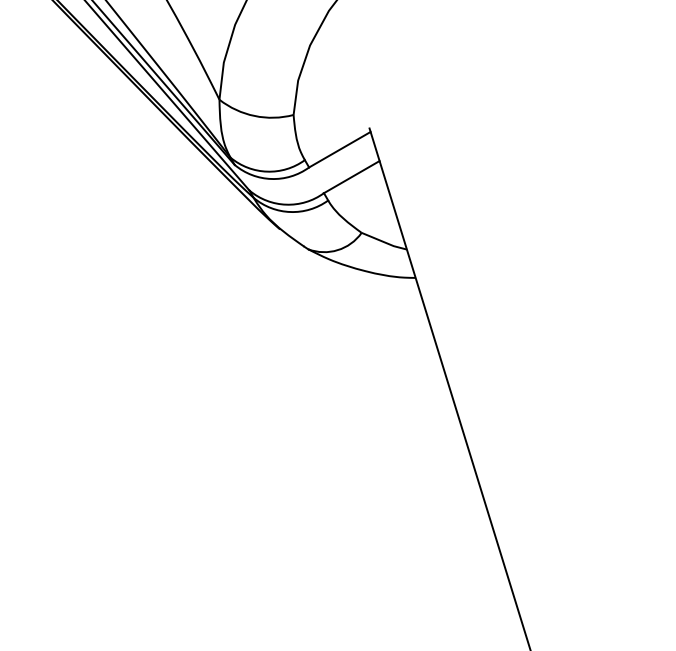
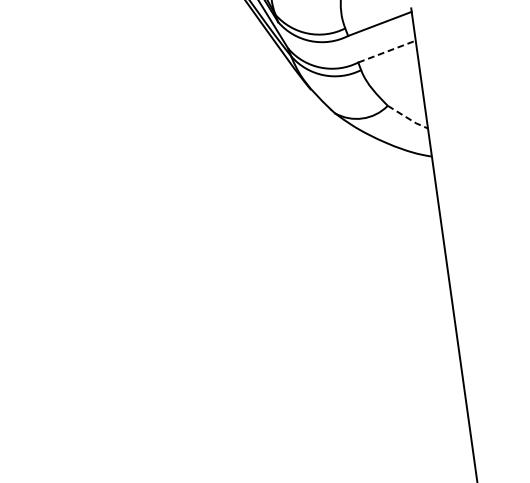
line: (352, 176) -> (387, 51), solid -> dashed
line: (384, 242) -> (407, 118), solid -> dashed

